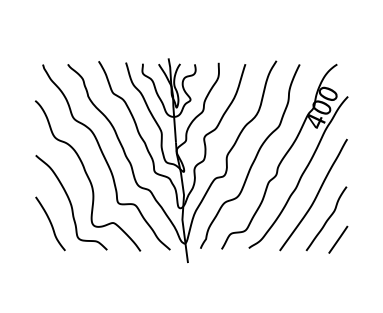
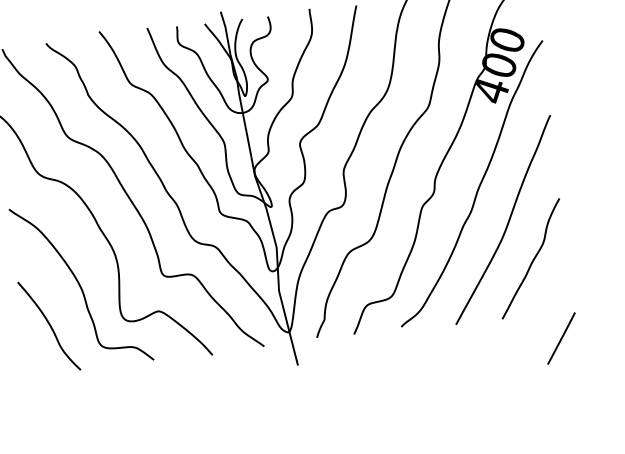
line: (338, 239) -> (561, 337), moved

